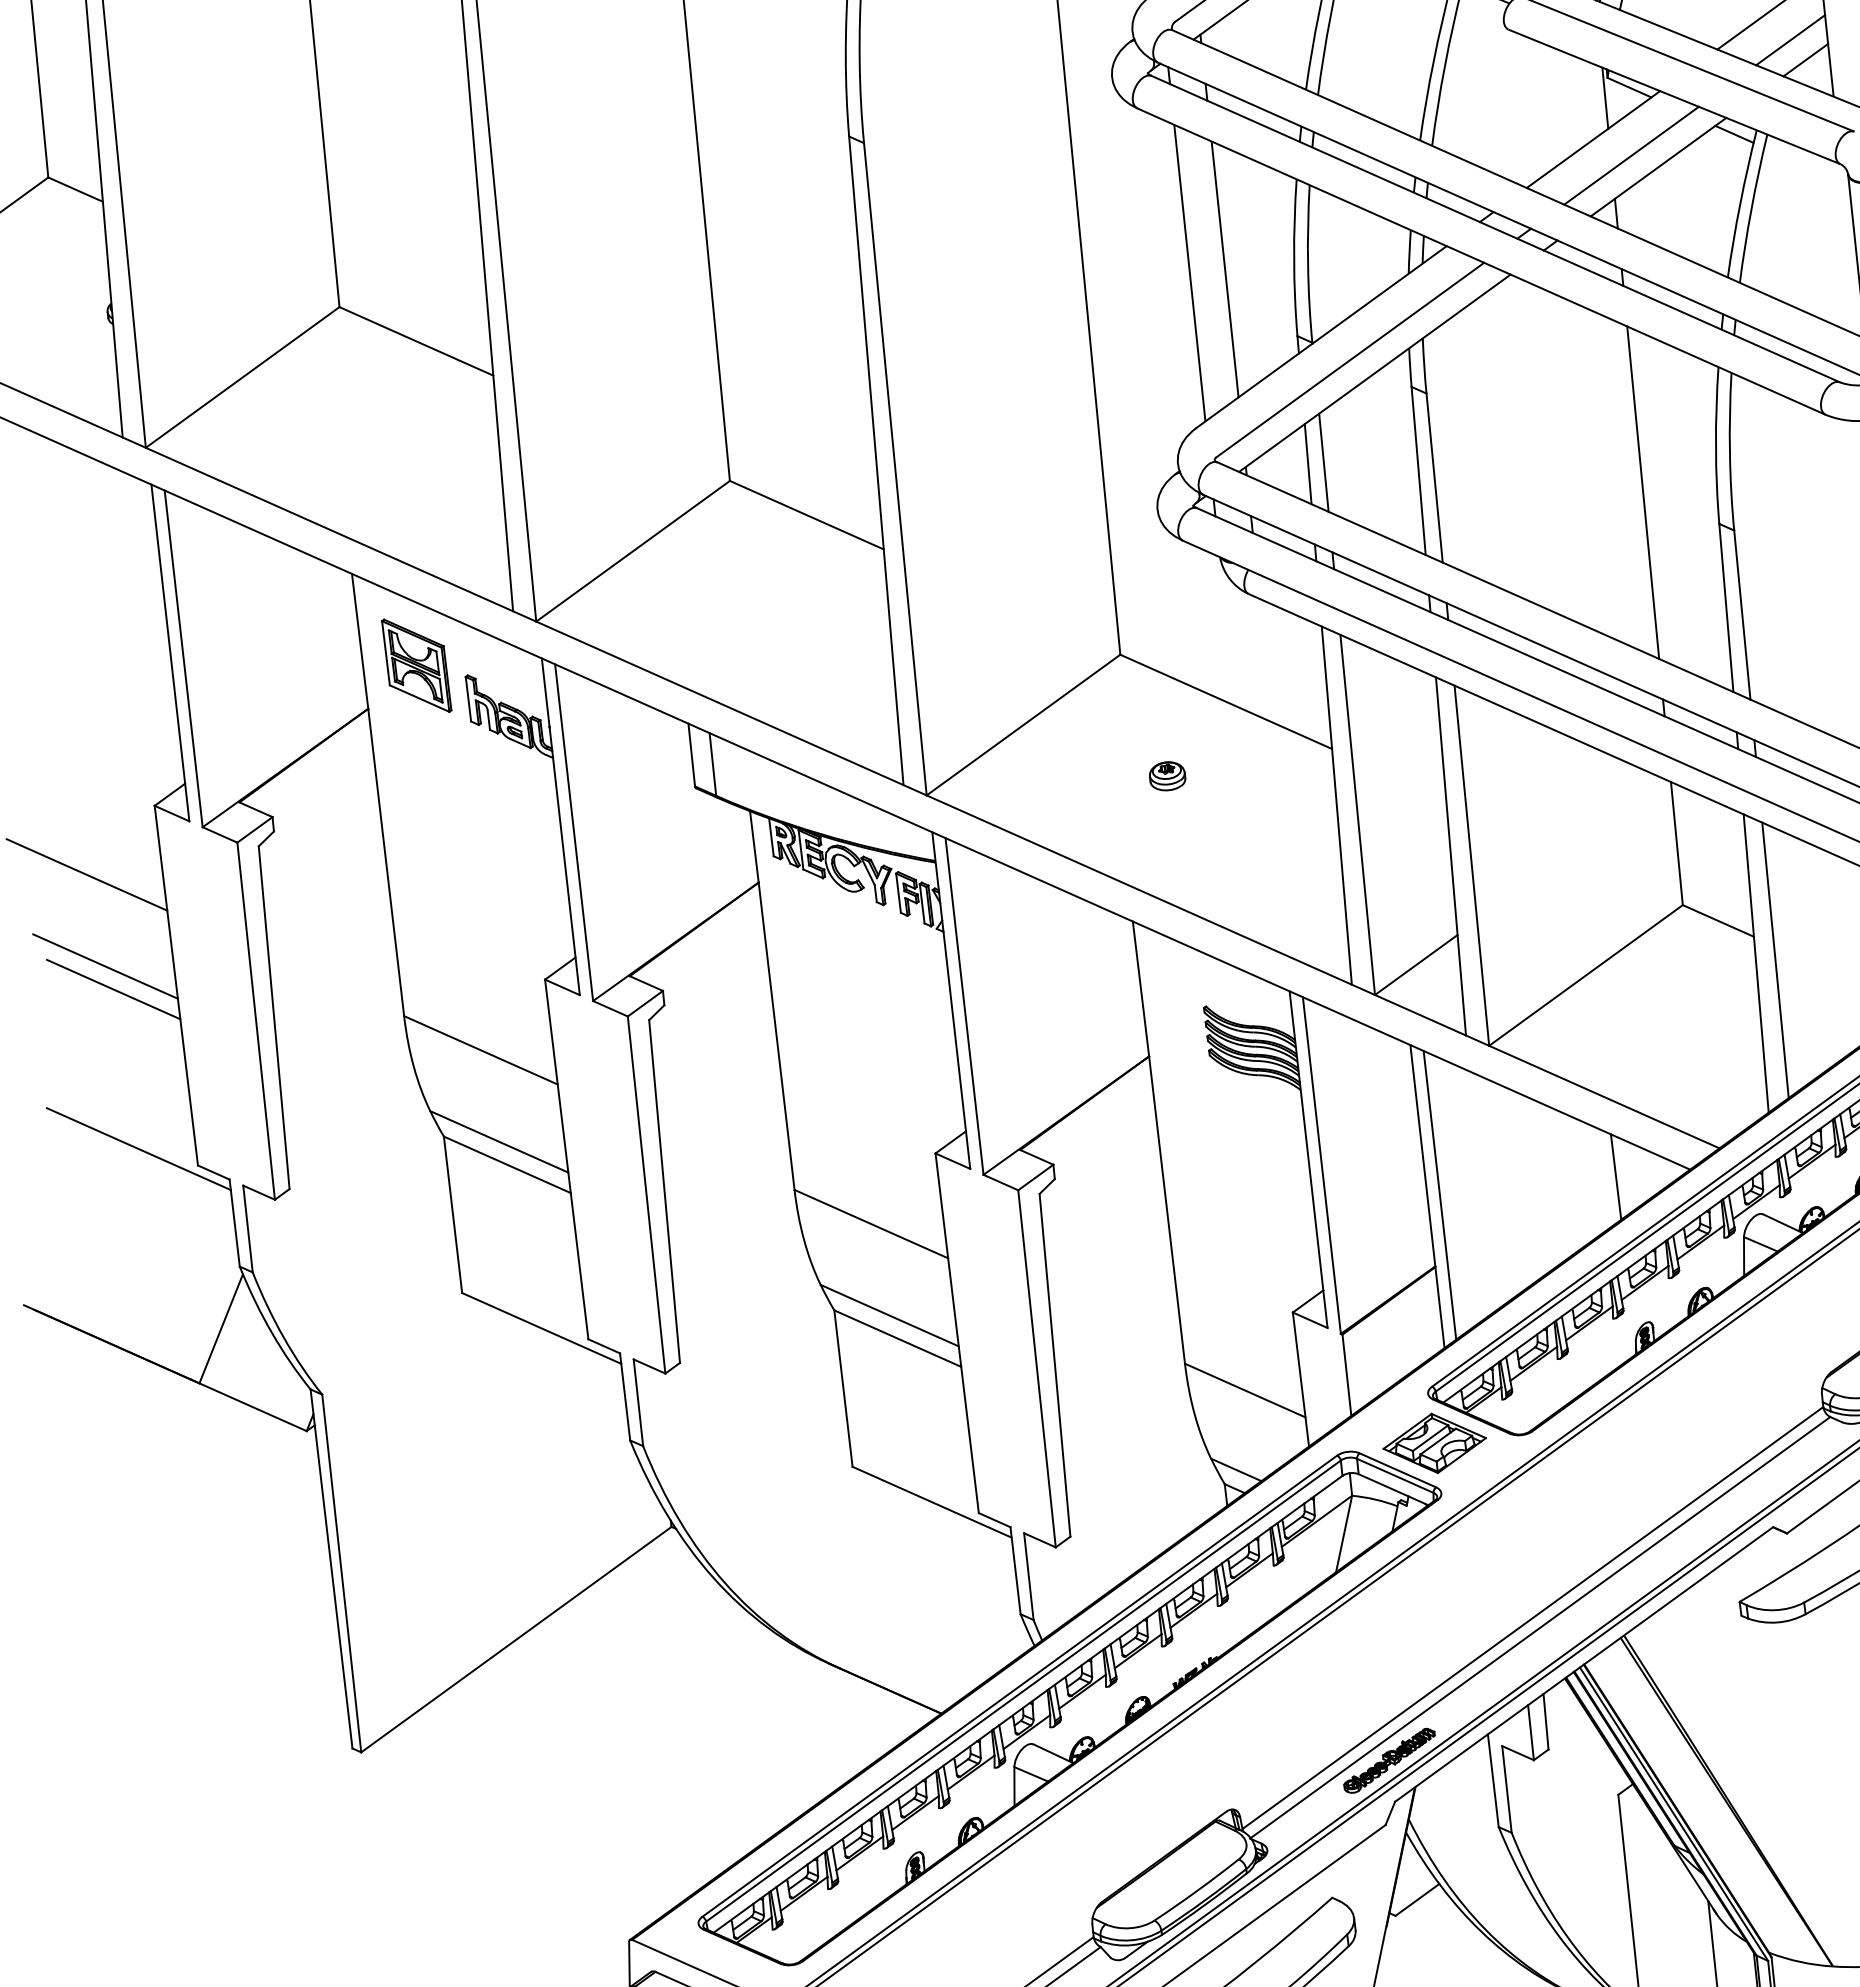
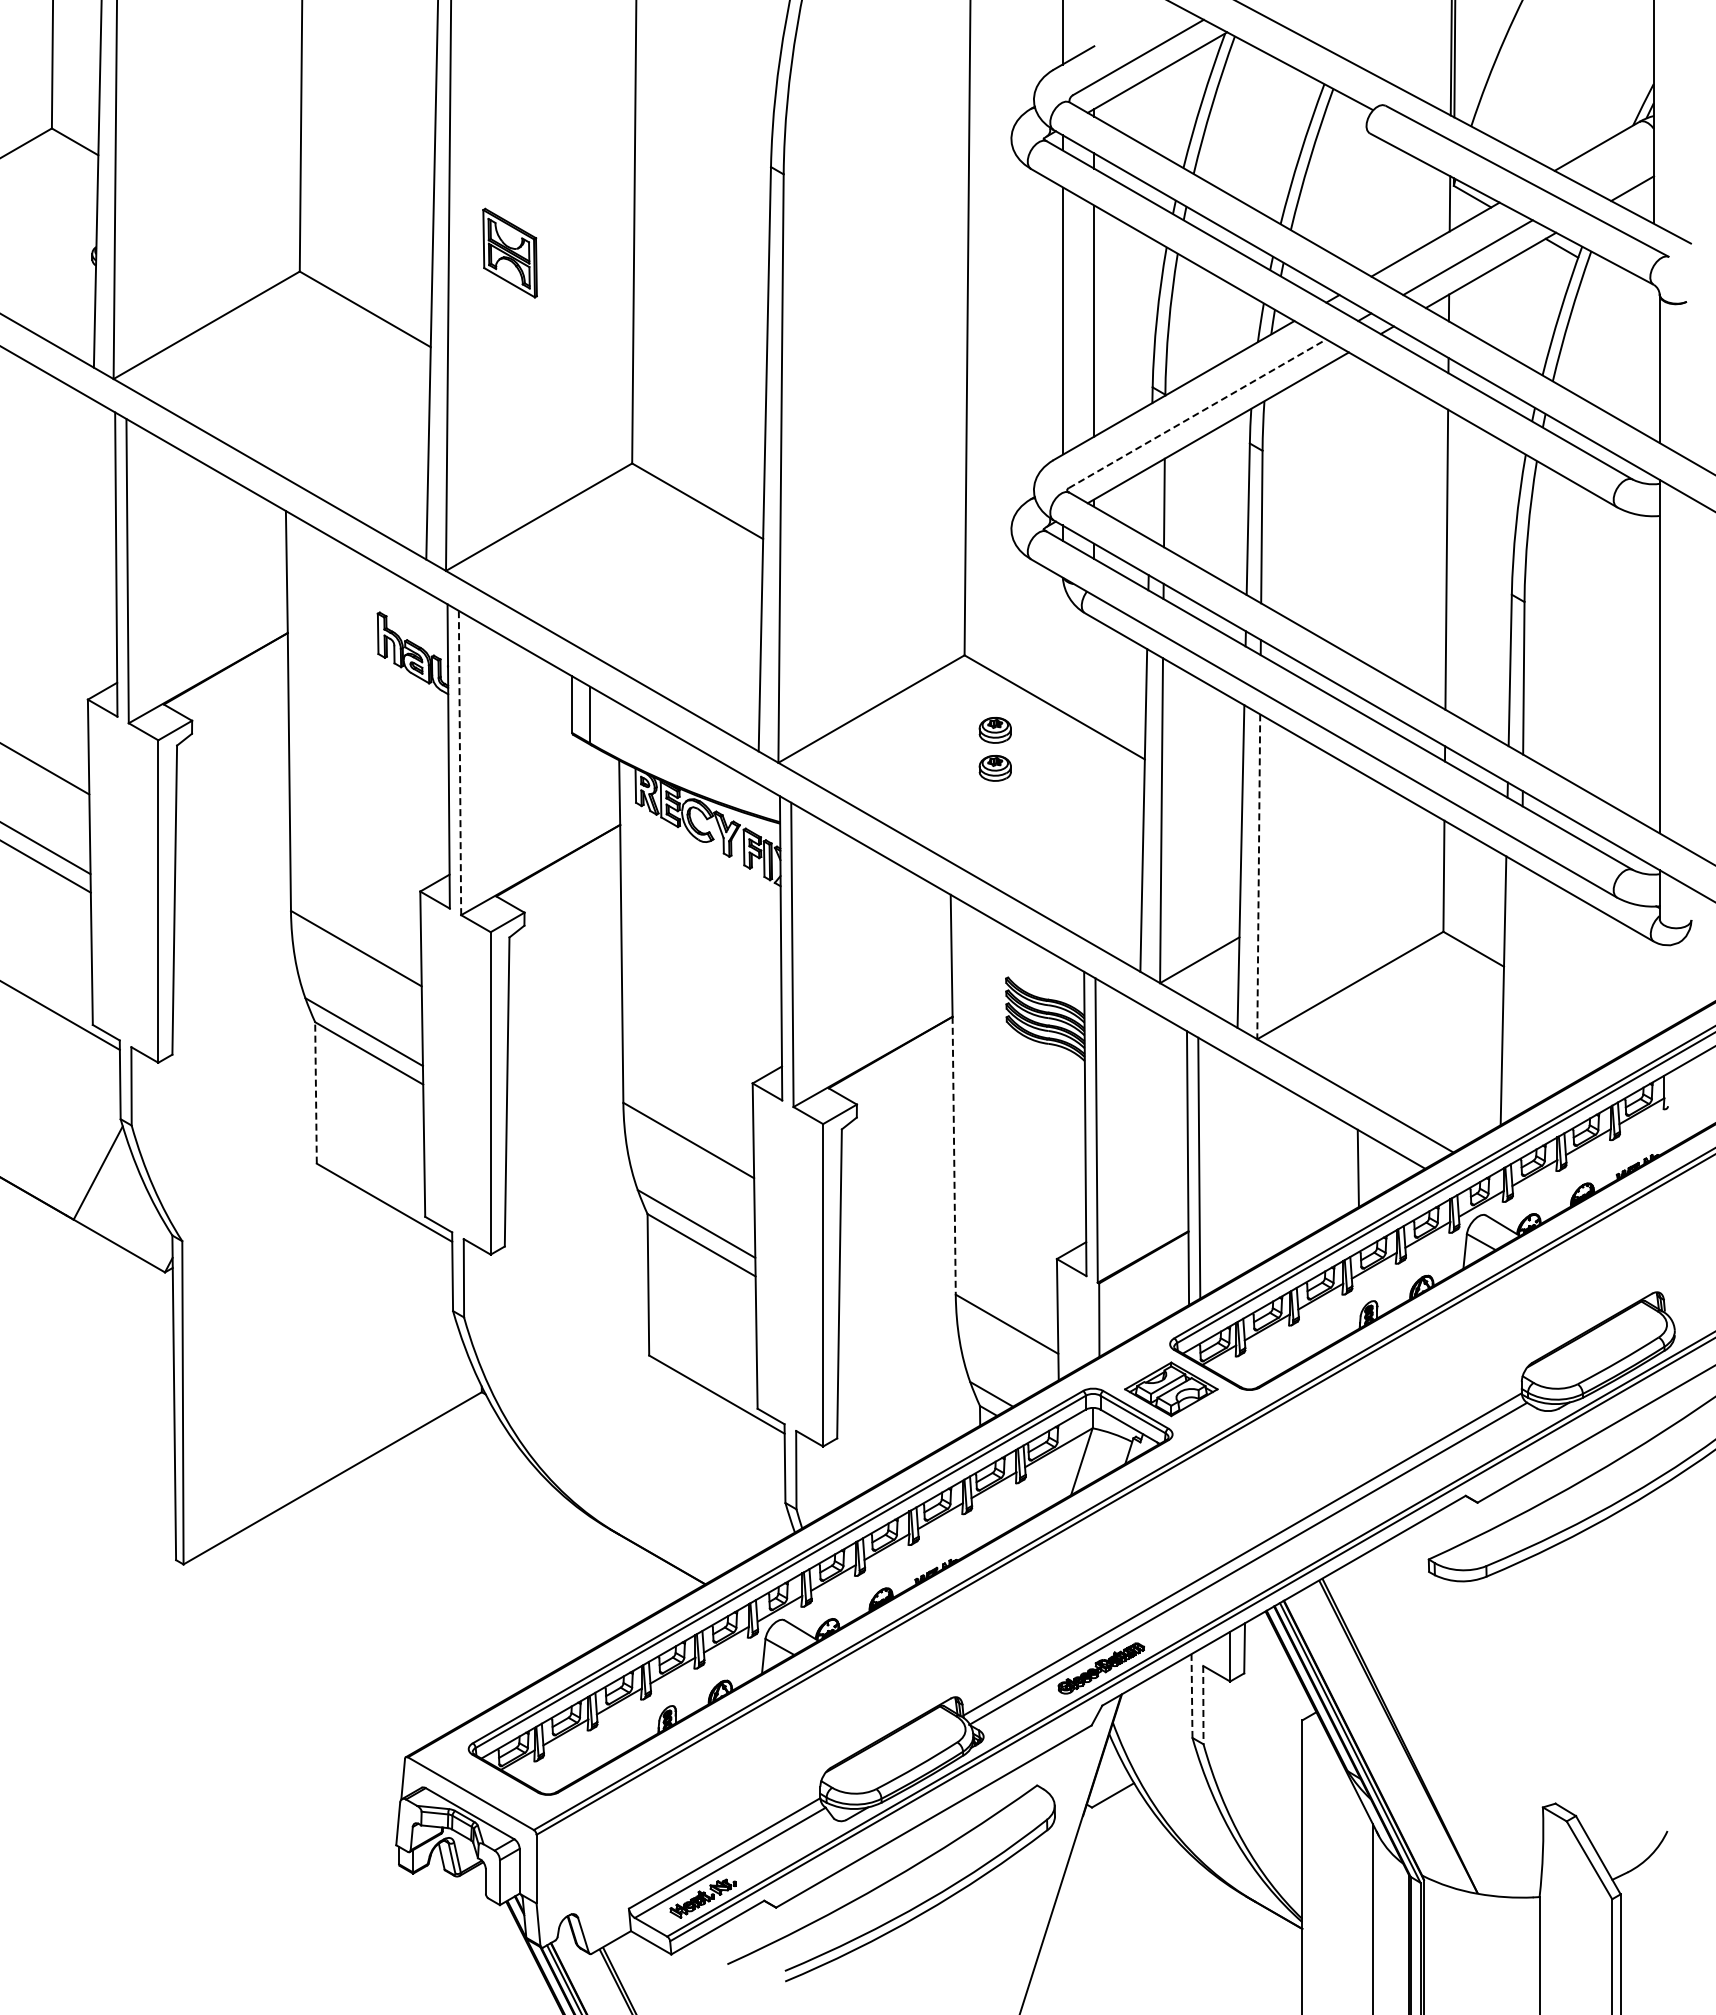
line: (1790, 40) -> (1620, 169), removed
line: (1350, 359) -> (1197, 413), solid -> dashed
line: (1308, 463) -> (1150, 502), removed
part: (415, 665) -> (509, 252), moved
part: (1162, 734) -> (994, 730), added
line: (574, 832) -> (460, 762), solid -> dashed
line: (1471, 866) -> (1258, 877), solid -> dashed
line: (1774, 960) -> (1520, 989), removed
line: (1167, 1209) -> (954, 1155), solid -> dashed
line: (453, 1214) -> (316, 1092), solid -> dashed
line: (1493, 1781) -> (1192, 1696), solid -> dashed
line: (1507, 1789) -> (1203, 1705), solid -> dashed

